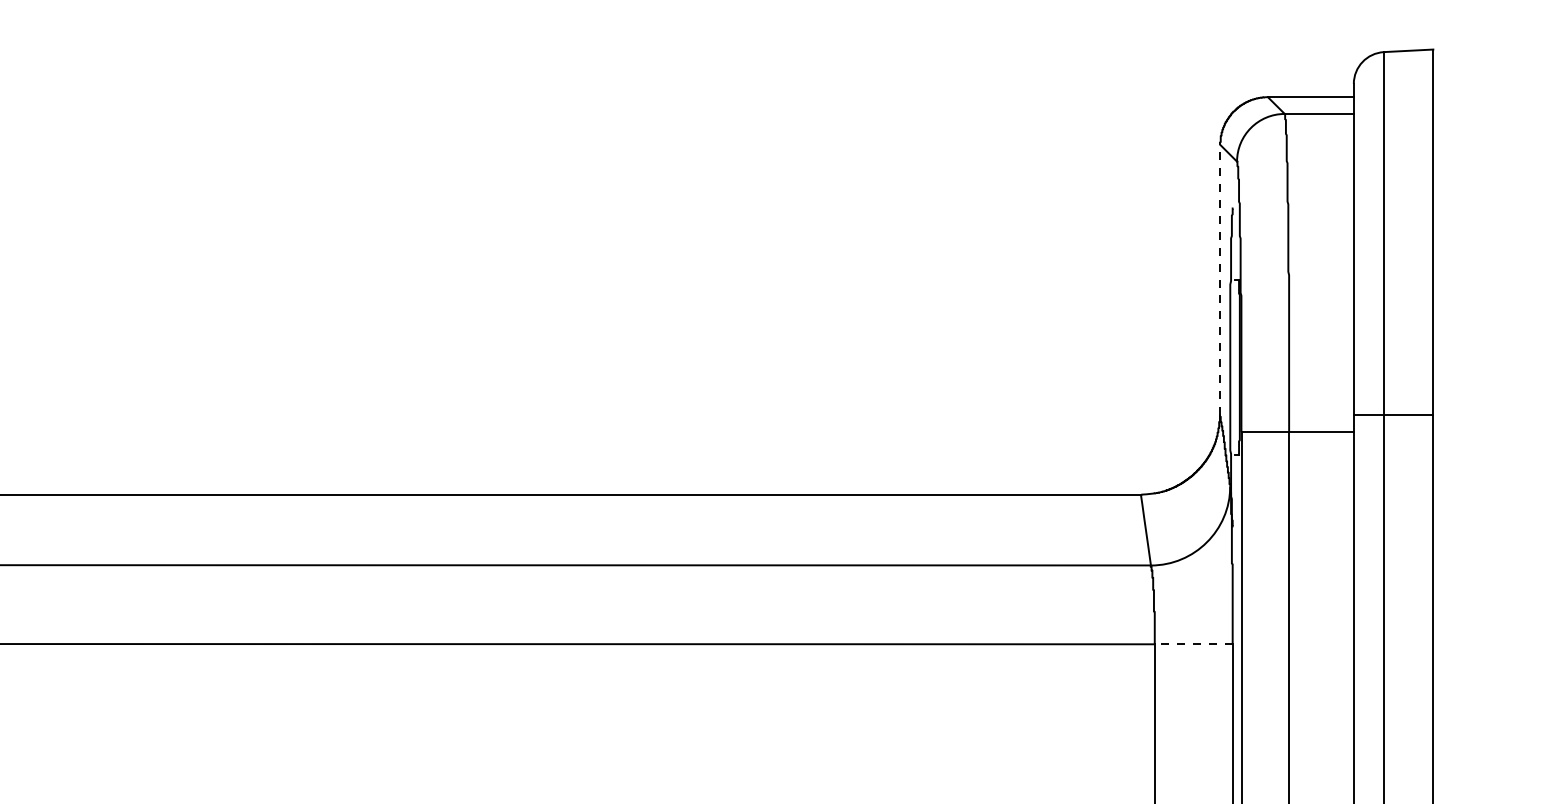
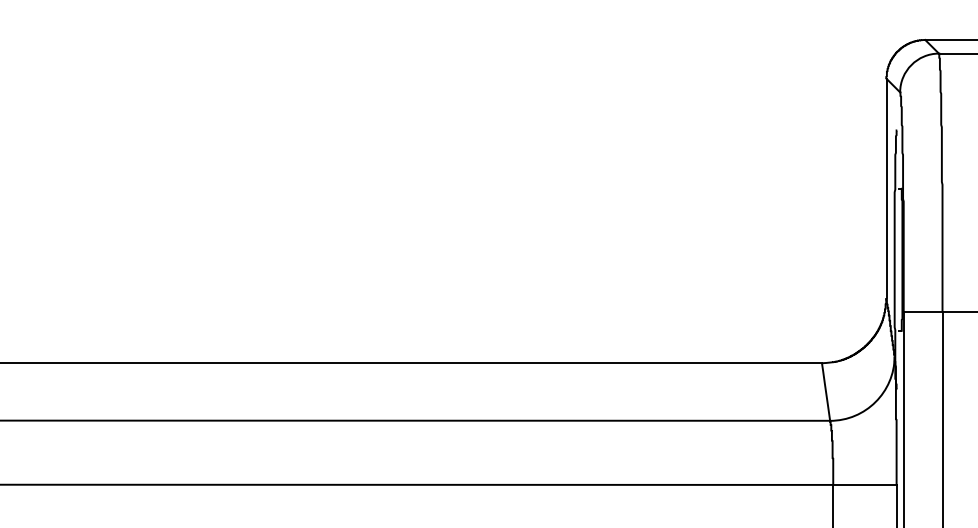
line: (1220, 279) -> (886, 188), dashed -> solid
line: (1193, 644) -> (864, 485), dashed -> solid

